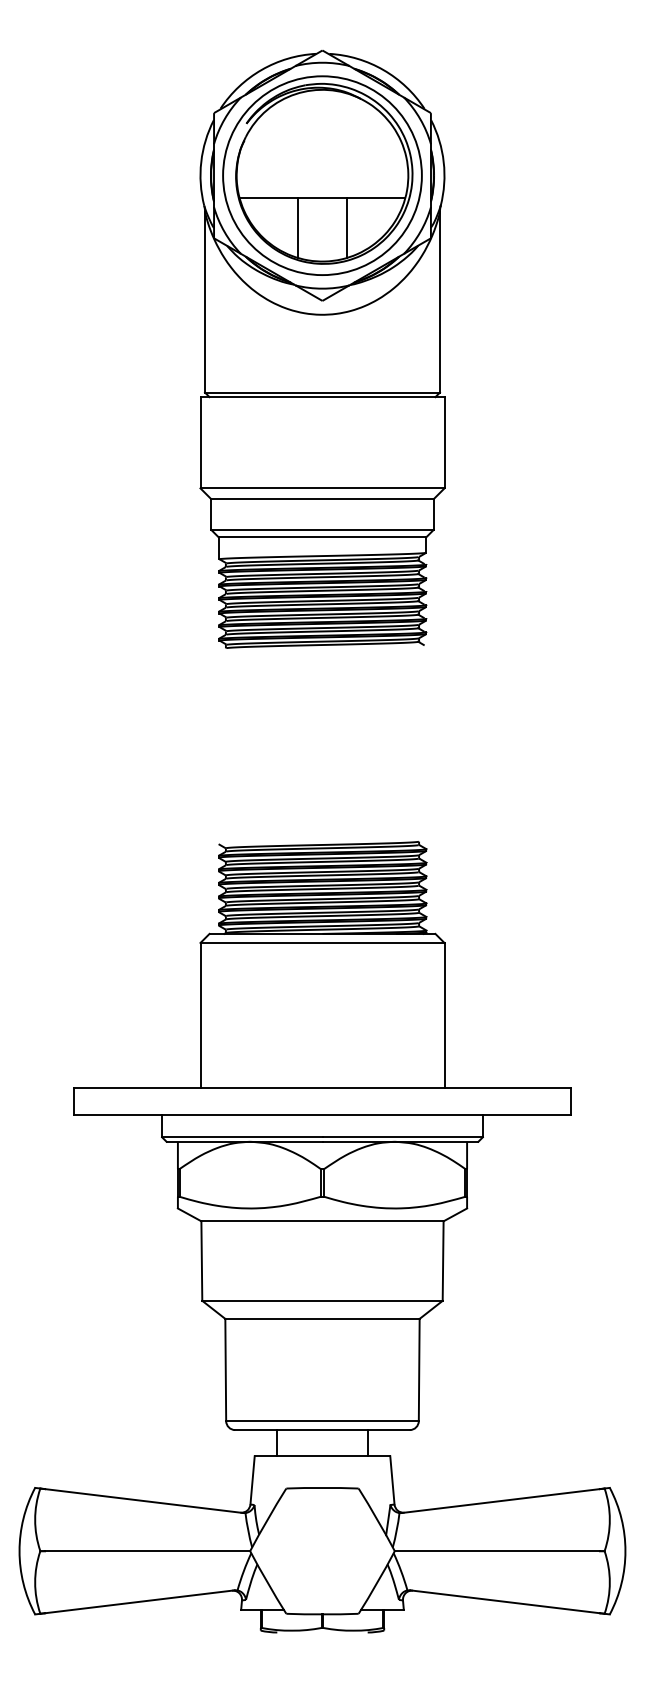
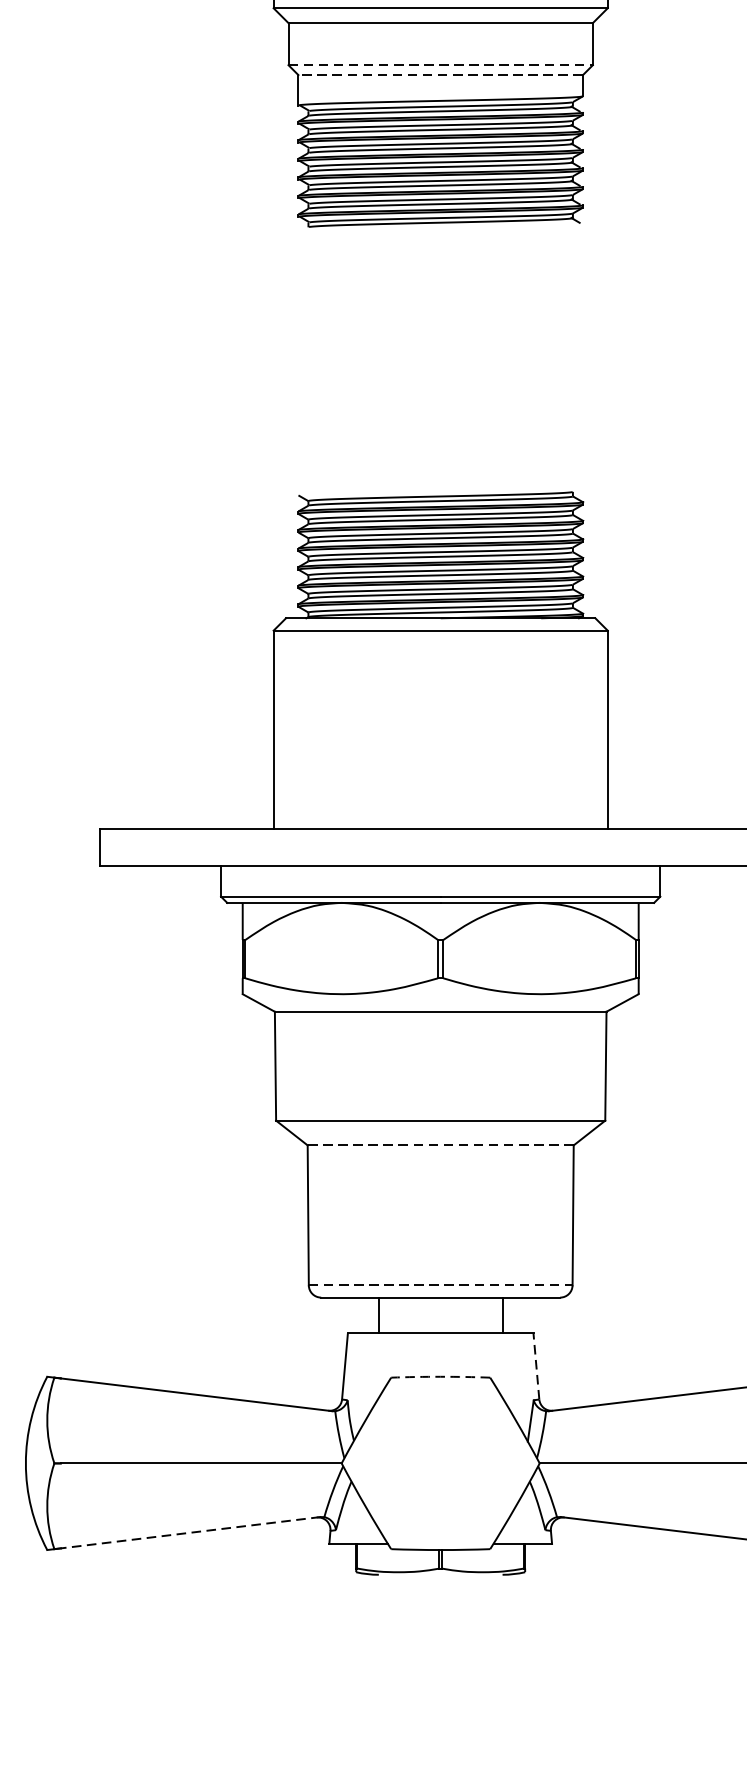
line: (323, 529) -> (442, 64), solid -> dashed
line: (322, 537) -> (440, 75), solid -> dashed
line: (322, 1318) -> (440, 1144), solid -> dashed
line: (323, 1421) -> (442, 1285), solid -> dashed
line: (392, 1479) -> (536, 1365), solid -> dashed
arc: (322, 1487) -> (440, 1376), solid -> dashed
line: (139, 1601) -> (190, 1532), solid -> dashed

